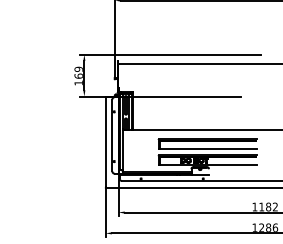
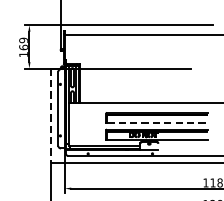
line: (105, 142) -> (51, 116), solid -> dashed
line: (208, 149) -> (157, 123), solid -> dashed

